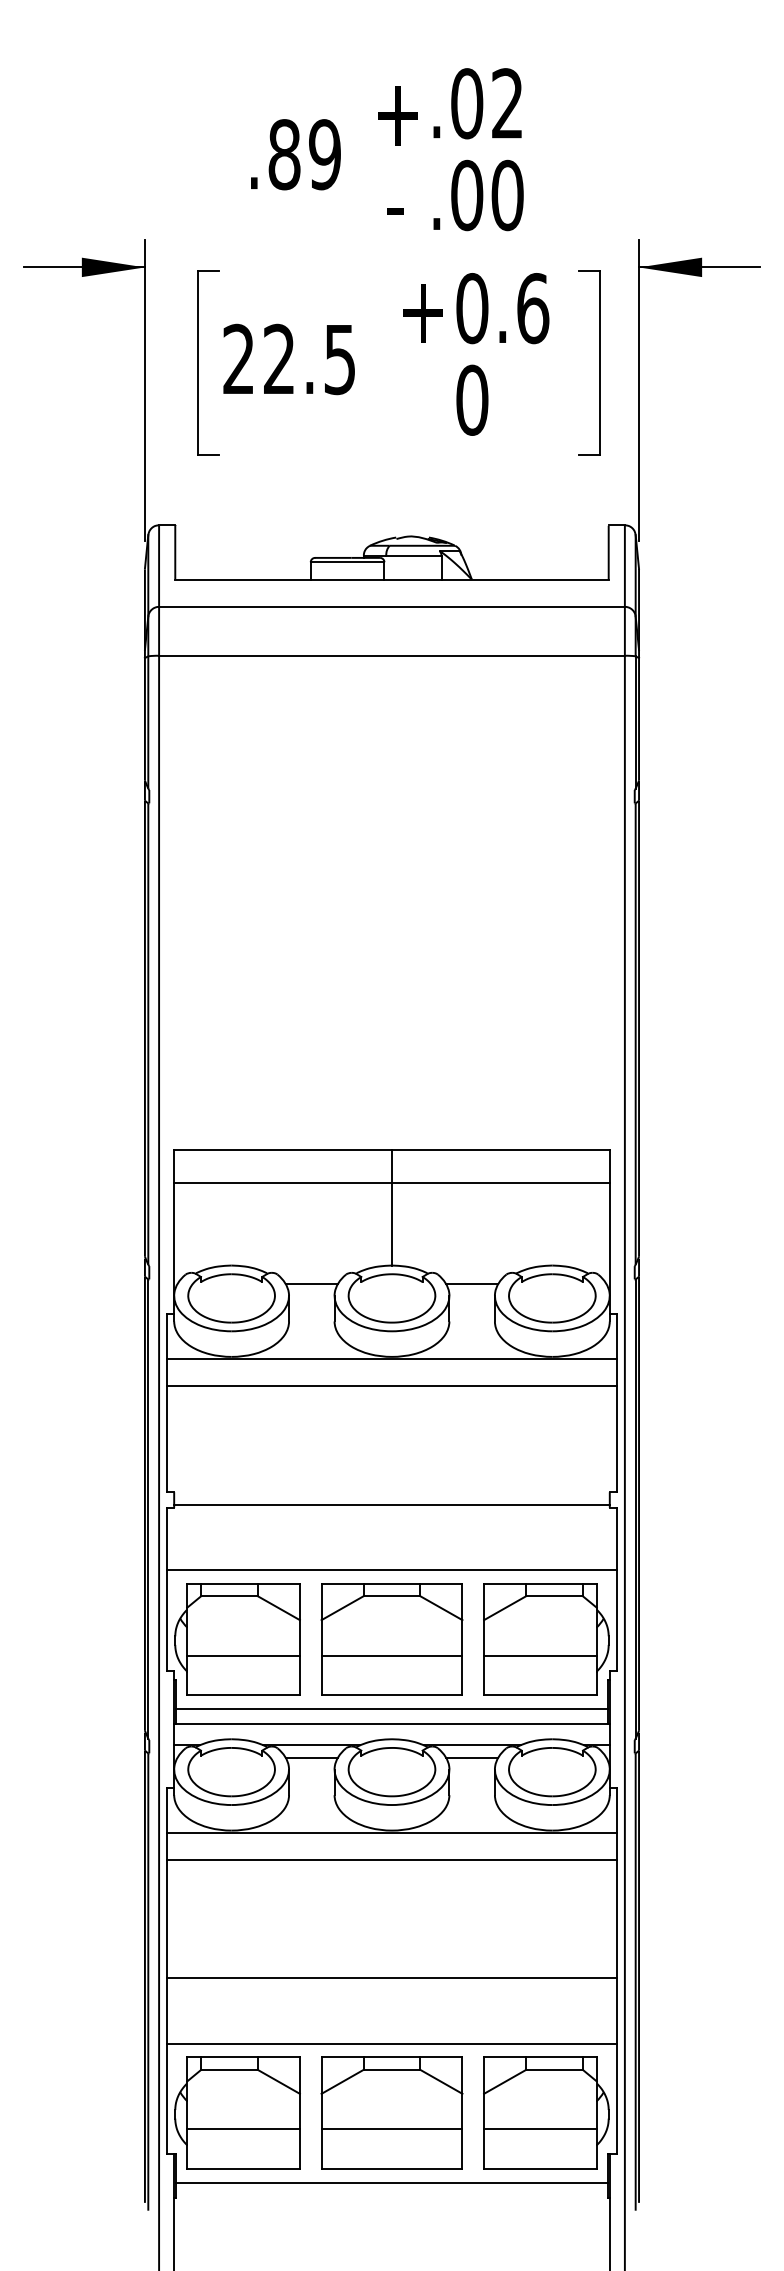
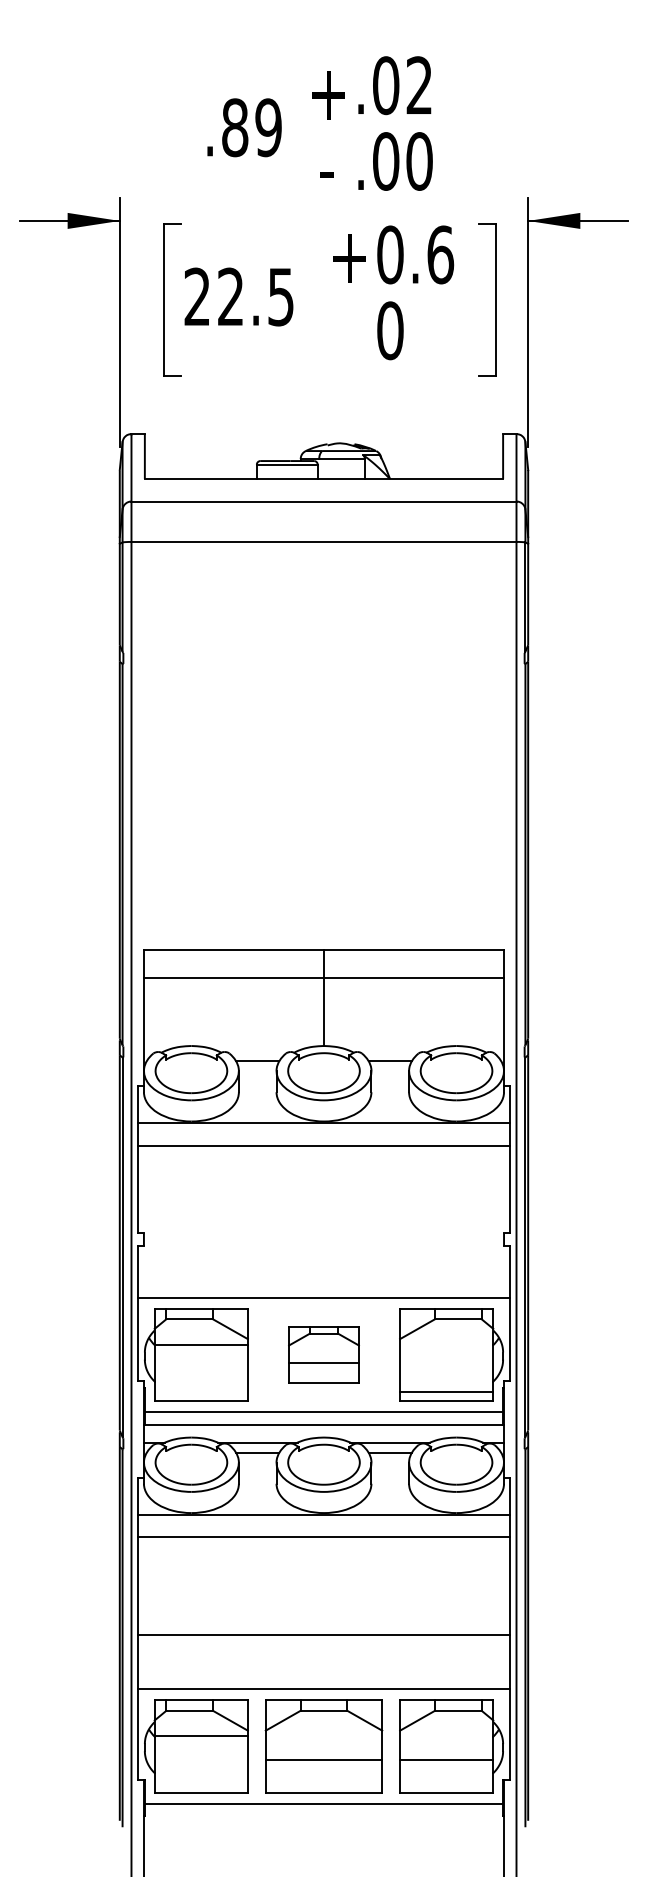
line: (391, 1504) -> (323, 1243), removed
part: (391, 1639) -> (323, 1355), size x0.6
line: (243, 1655) -> (201, 1345), moved
line: (540, 1655) -> (446, 1391), moved
line: (243, 2129) -> (201, 1736), moved

